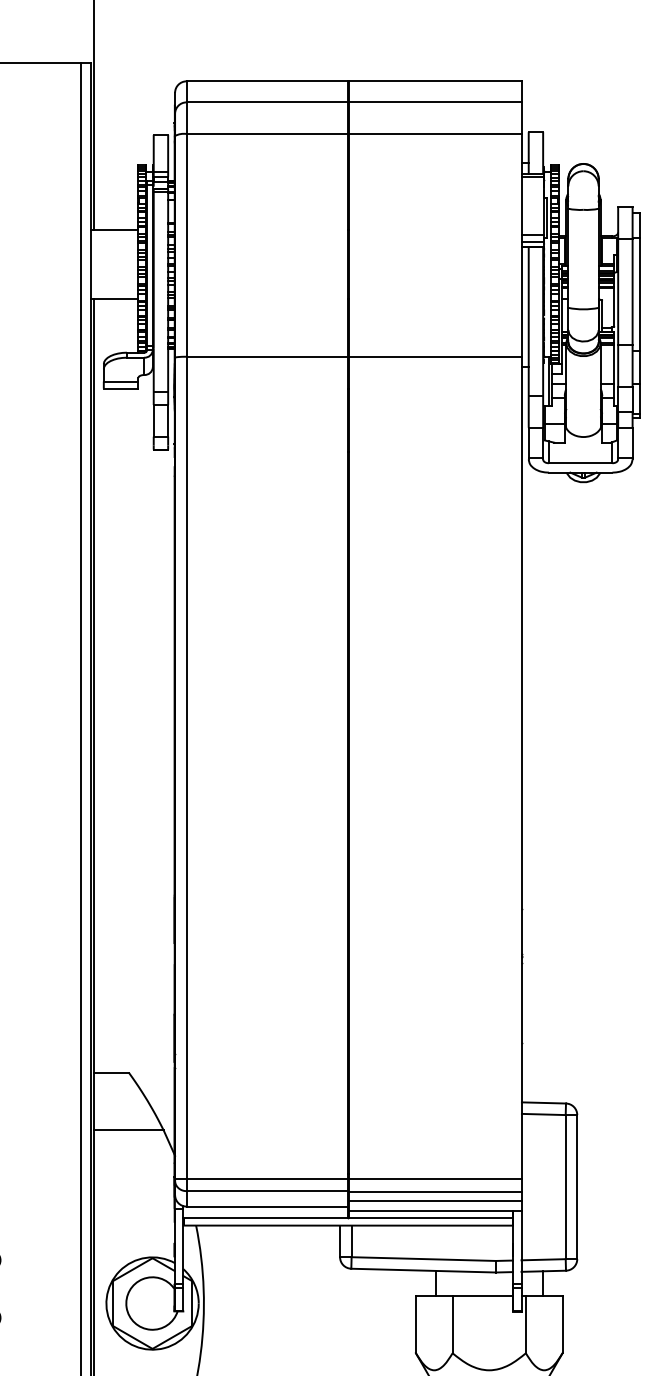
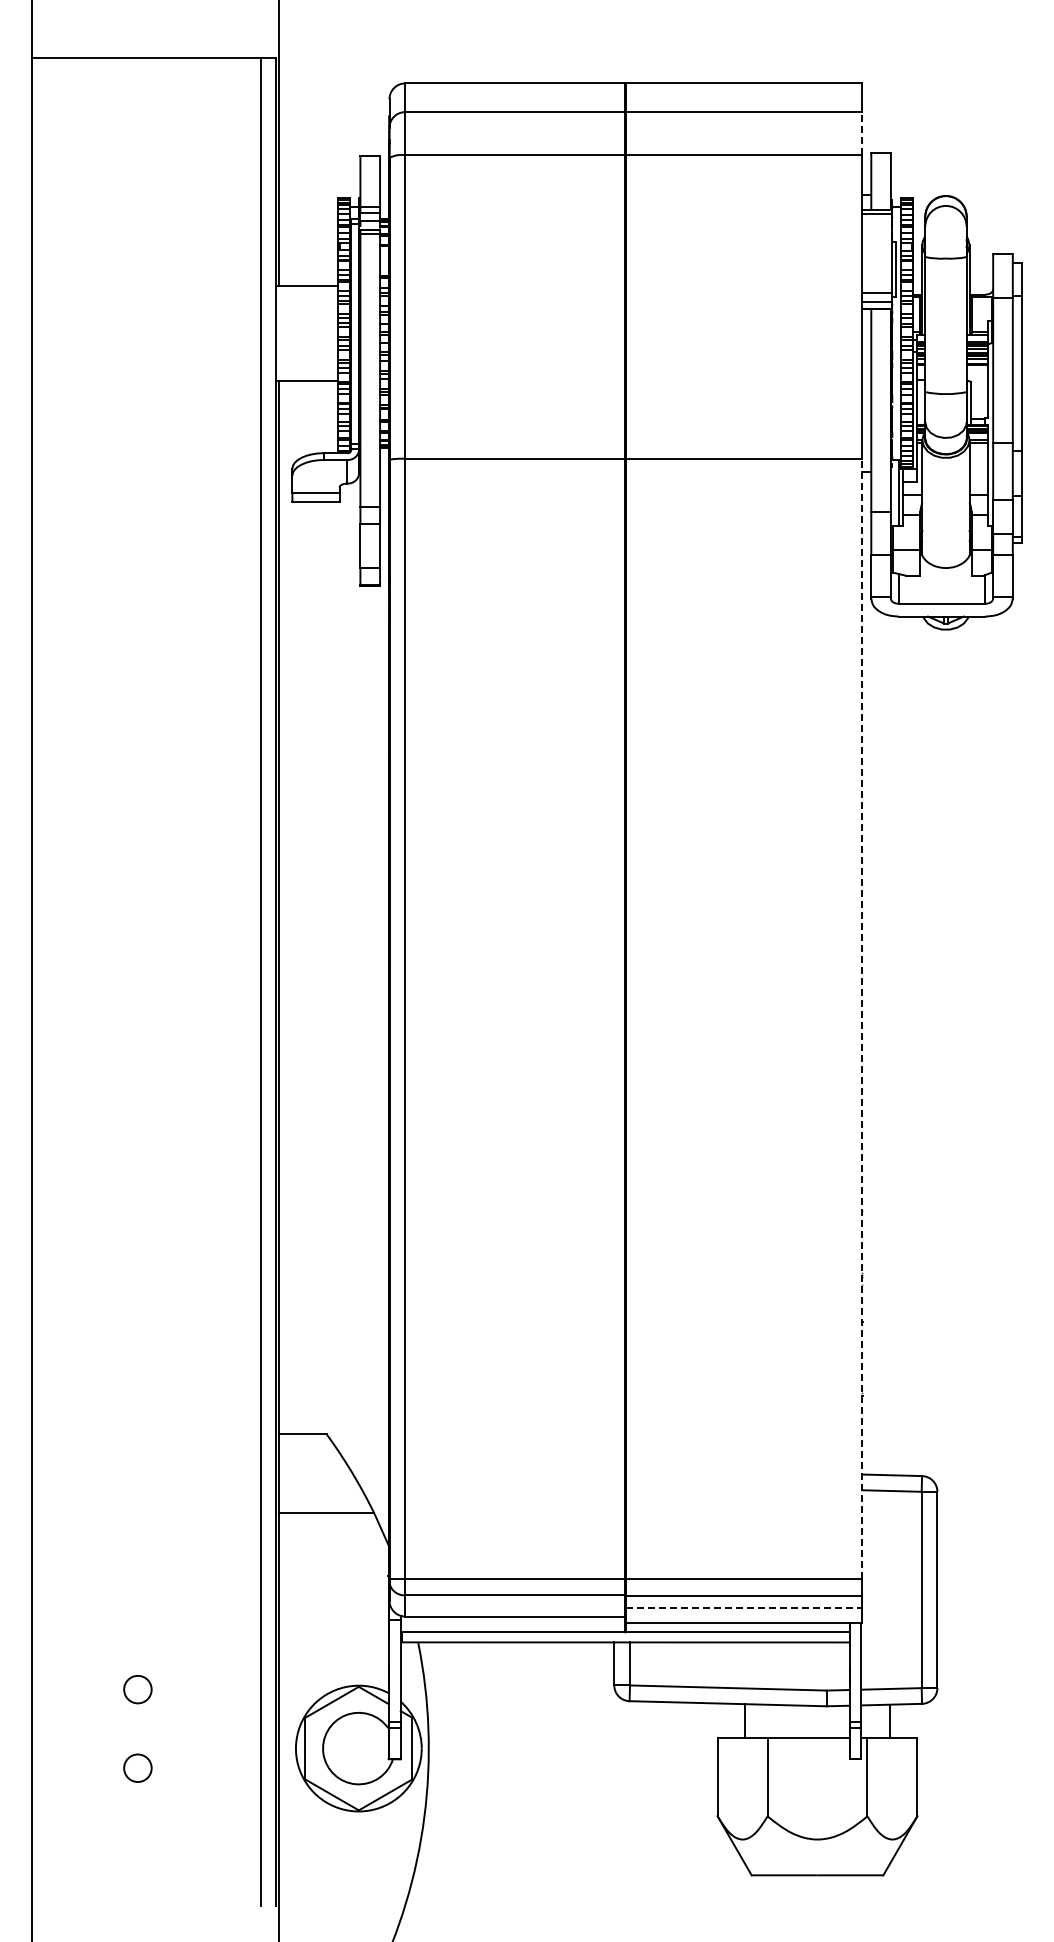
line: (522, 118) -> (862, 133), solid -> dashed
line: (522, 767) -> (862, 1018), solid -> dashed
line: (435, 1200) -> (744, 1608), solid -> dashed

